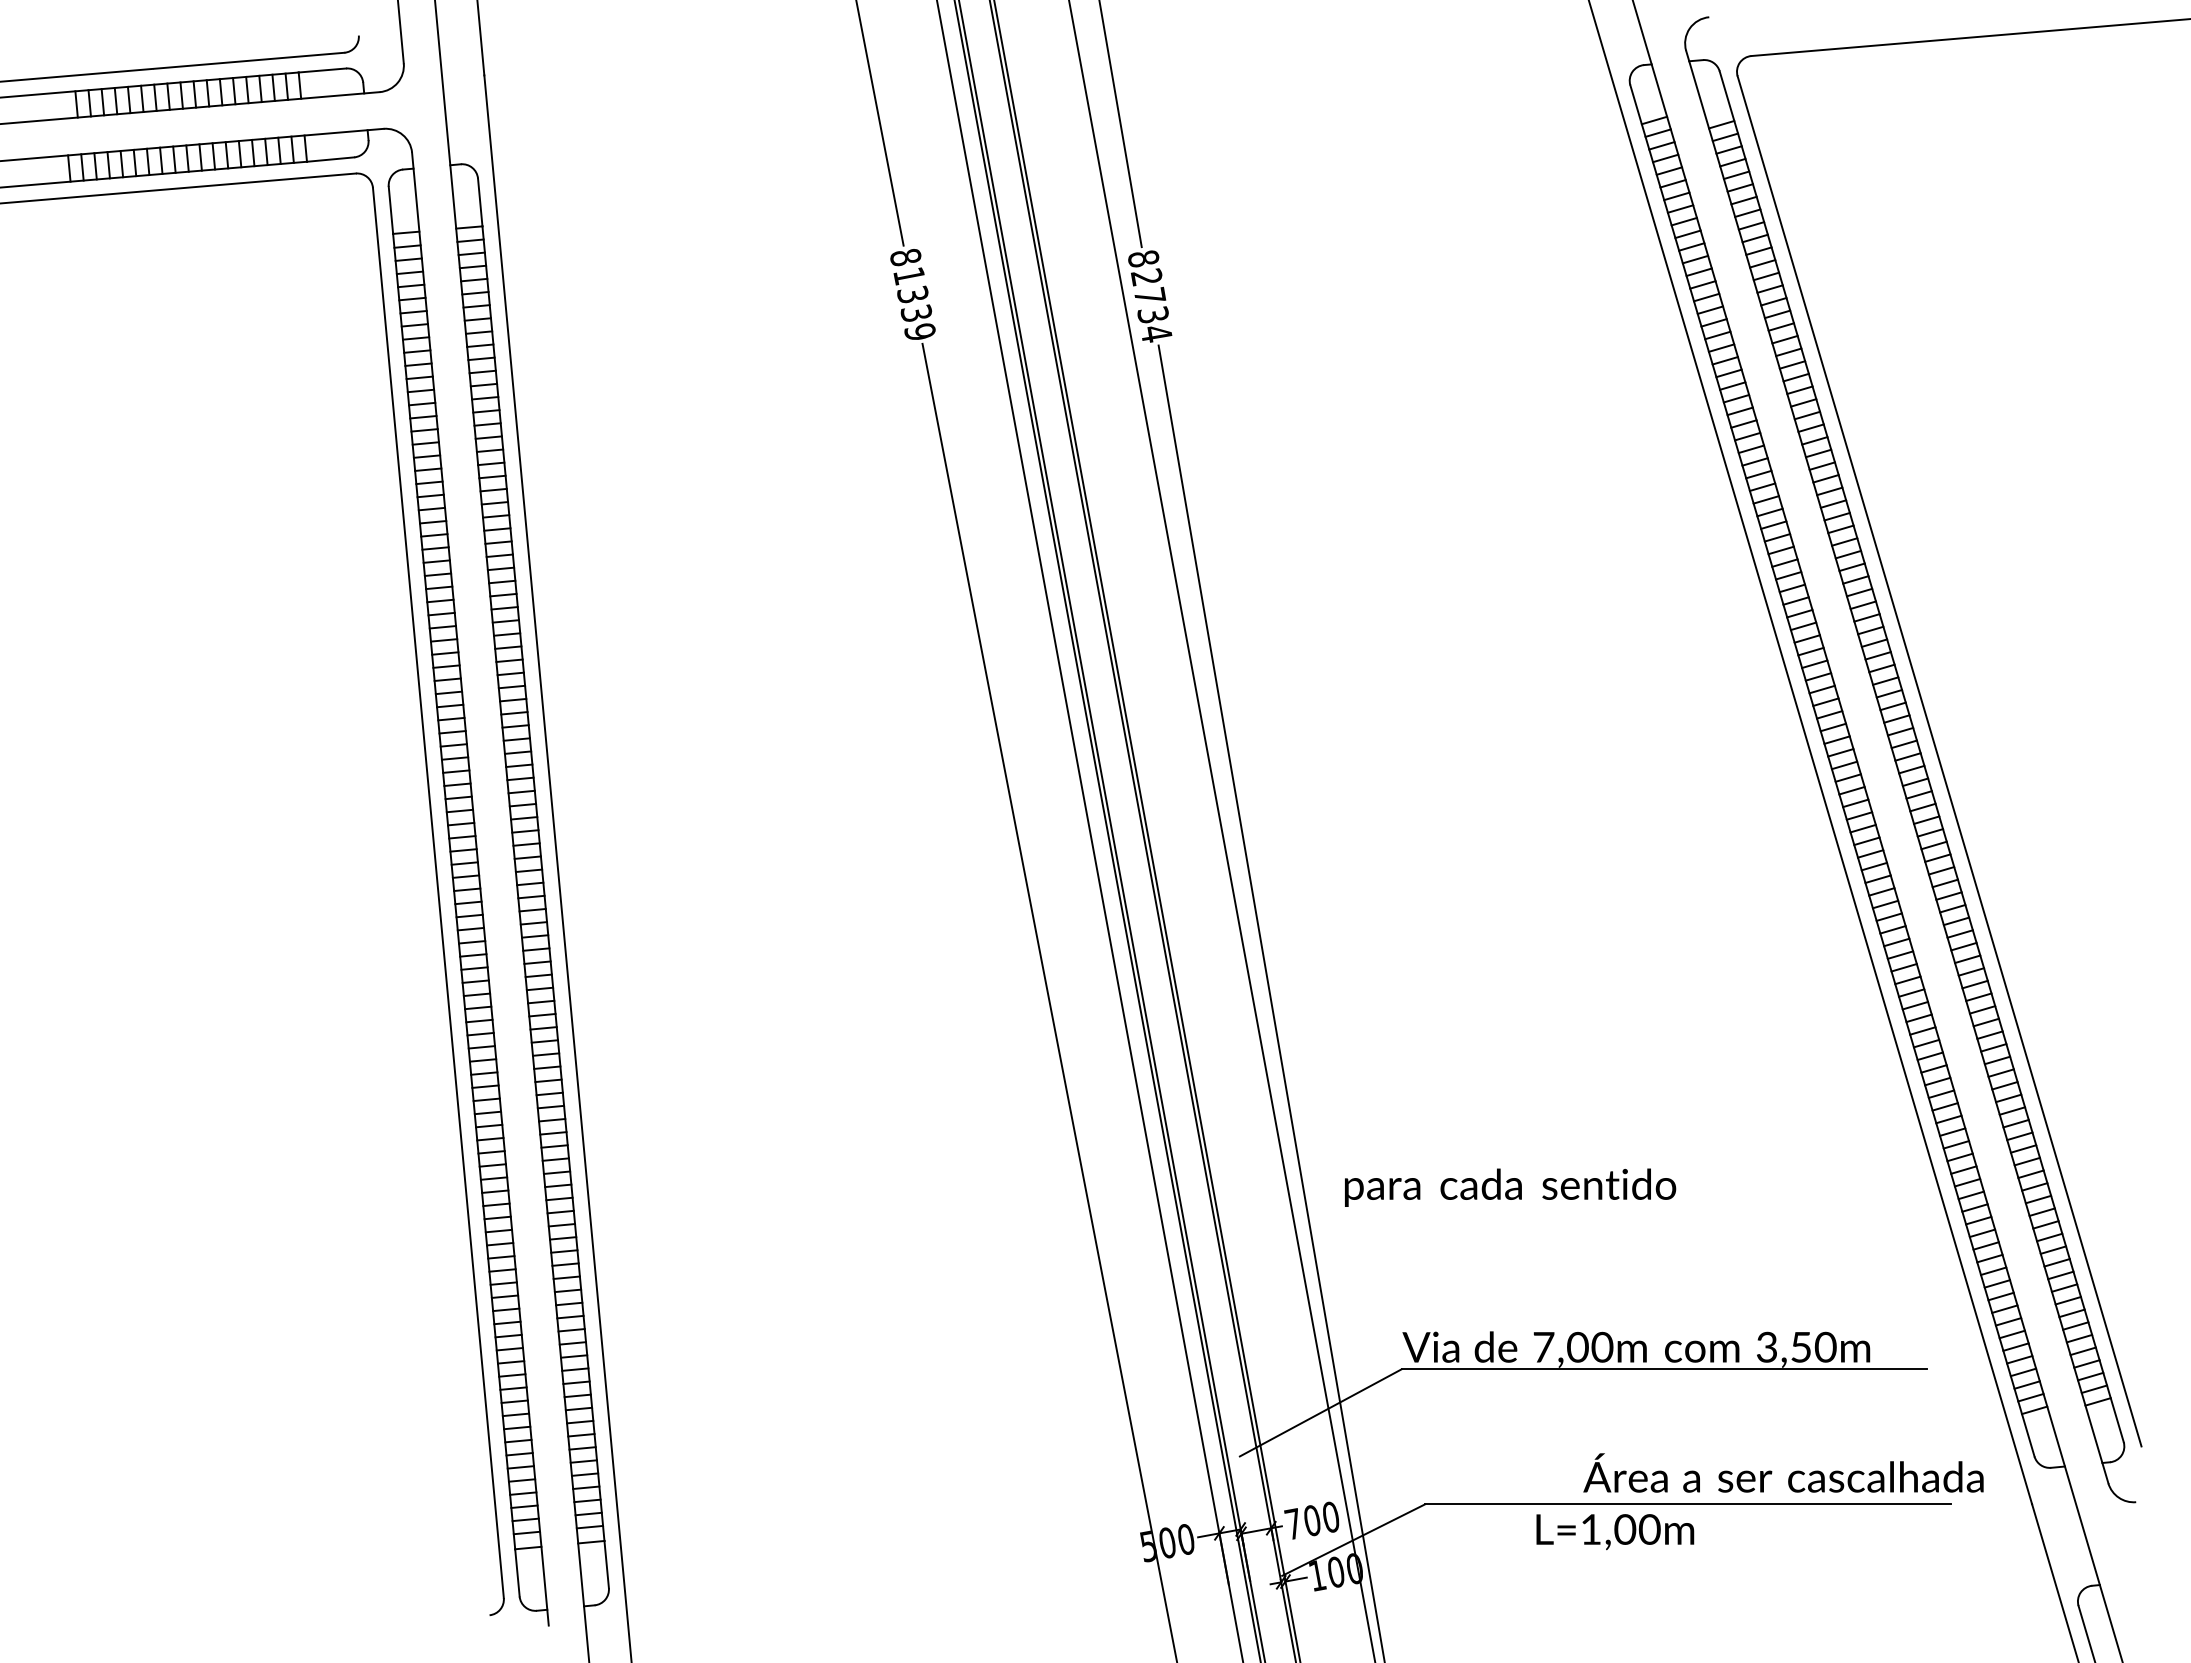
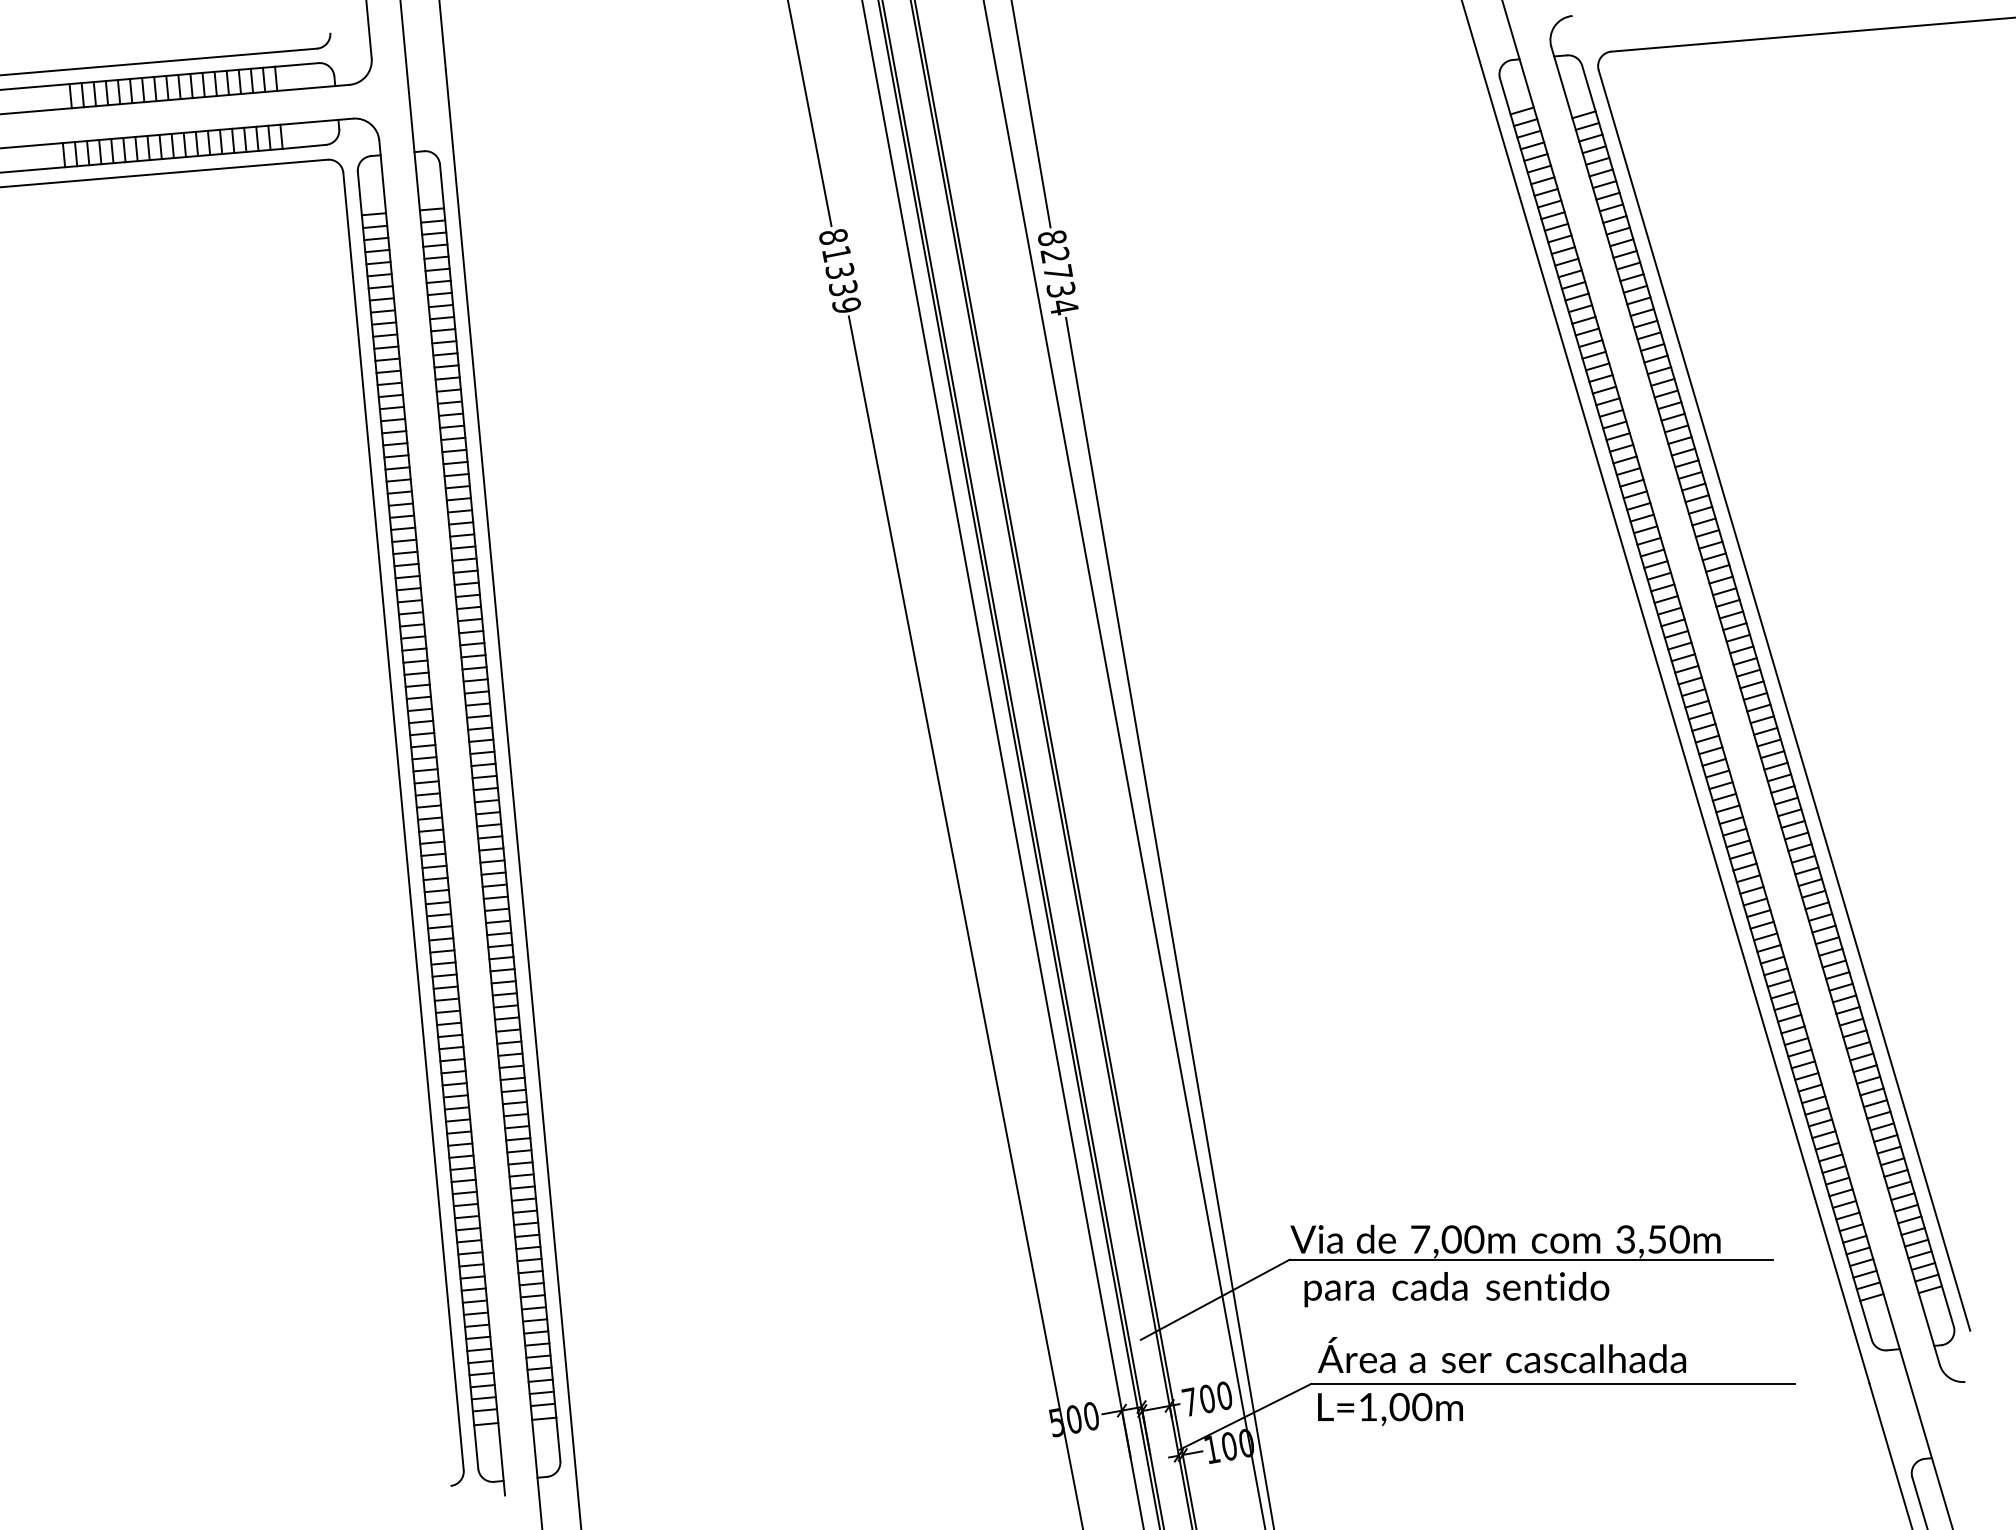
text: (1510, 1187) -> (1456, 1289), moved
text: (1783, 1472) -> (1501, 1354), moved
text: (1615, 1532) -> (1390, 1409), moved

